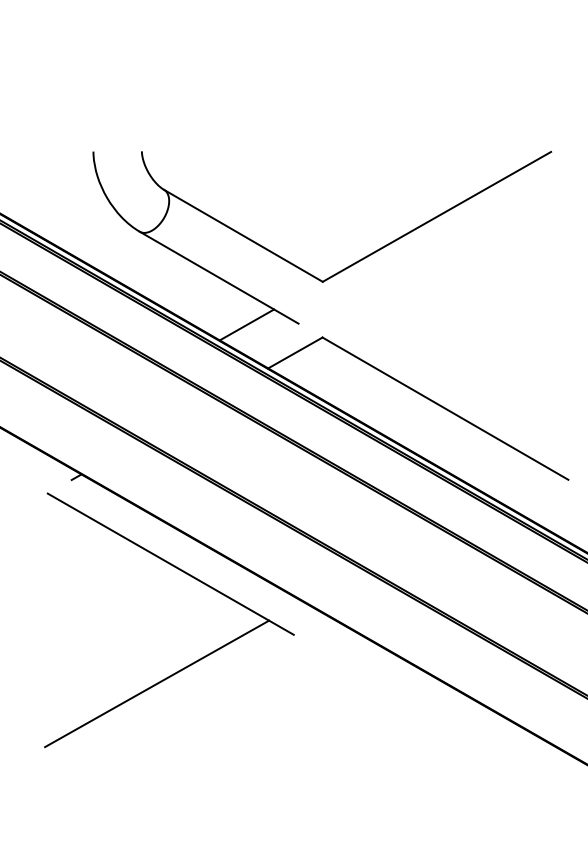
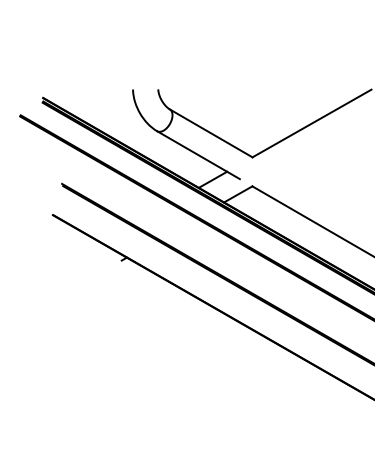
part: (196, 581) -> (186, 313), removed

